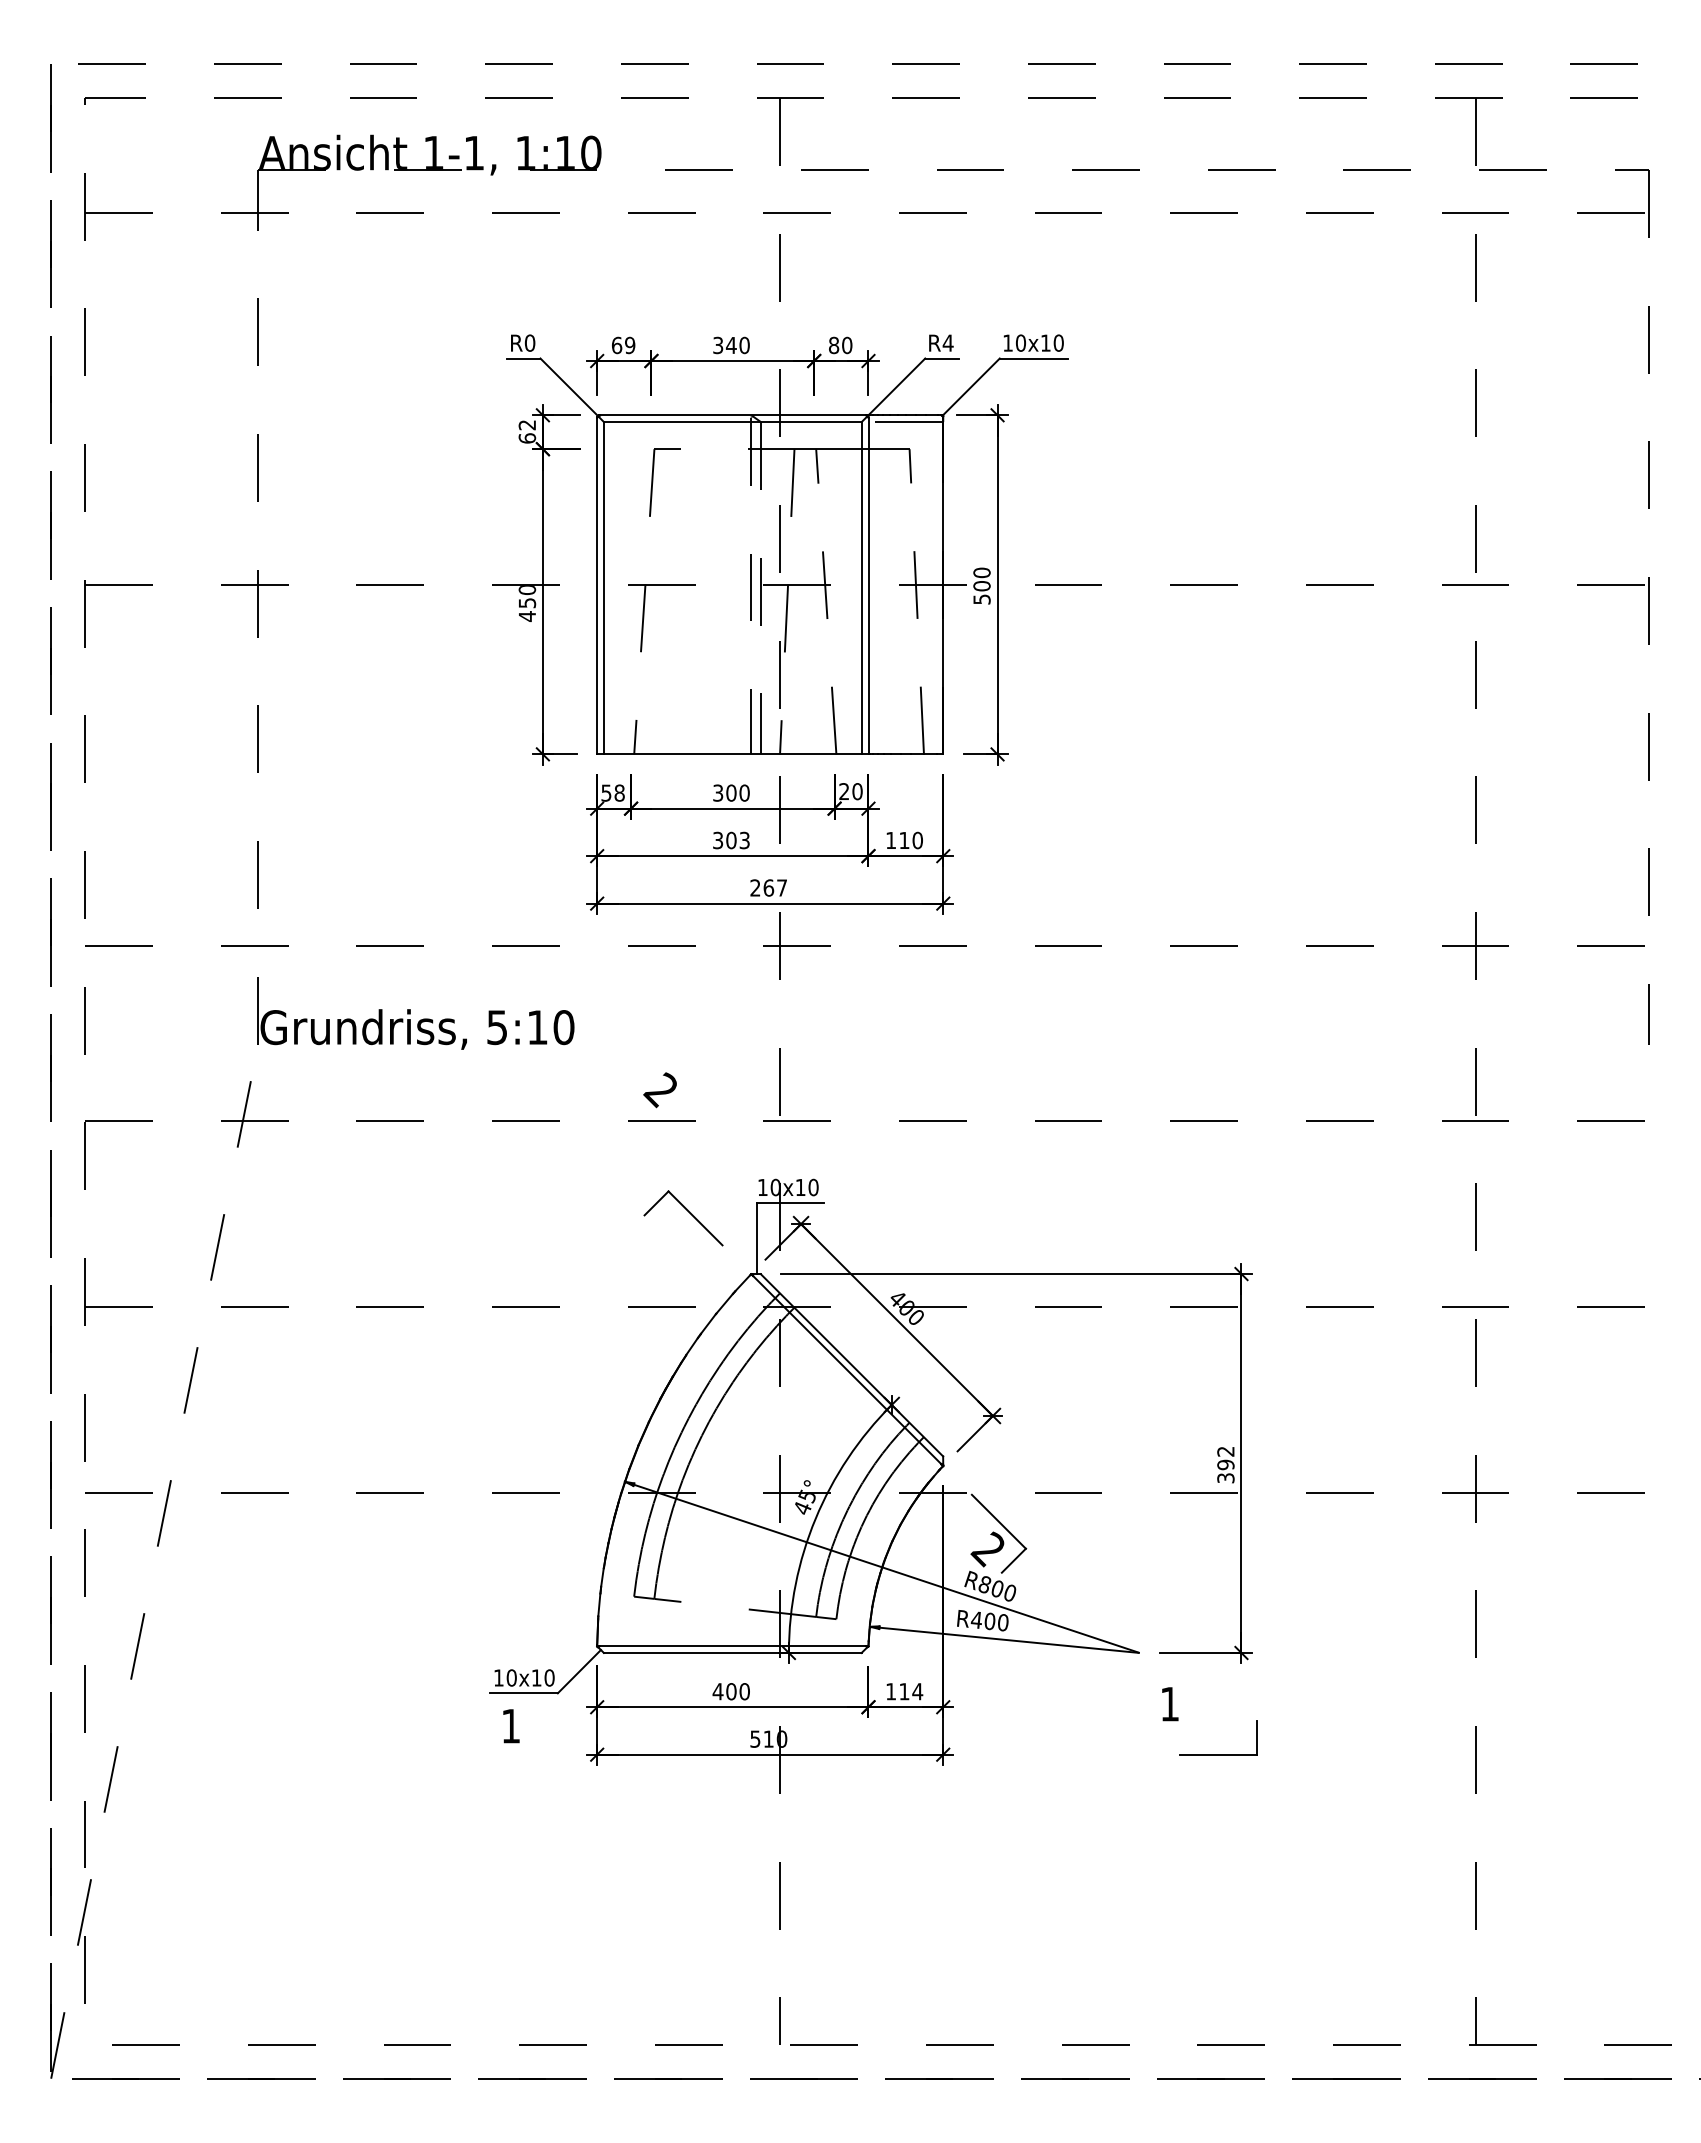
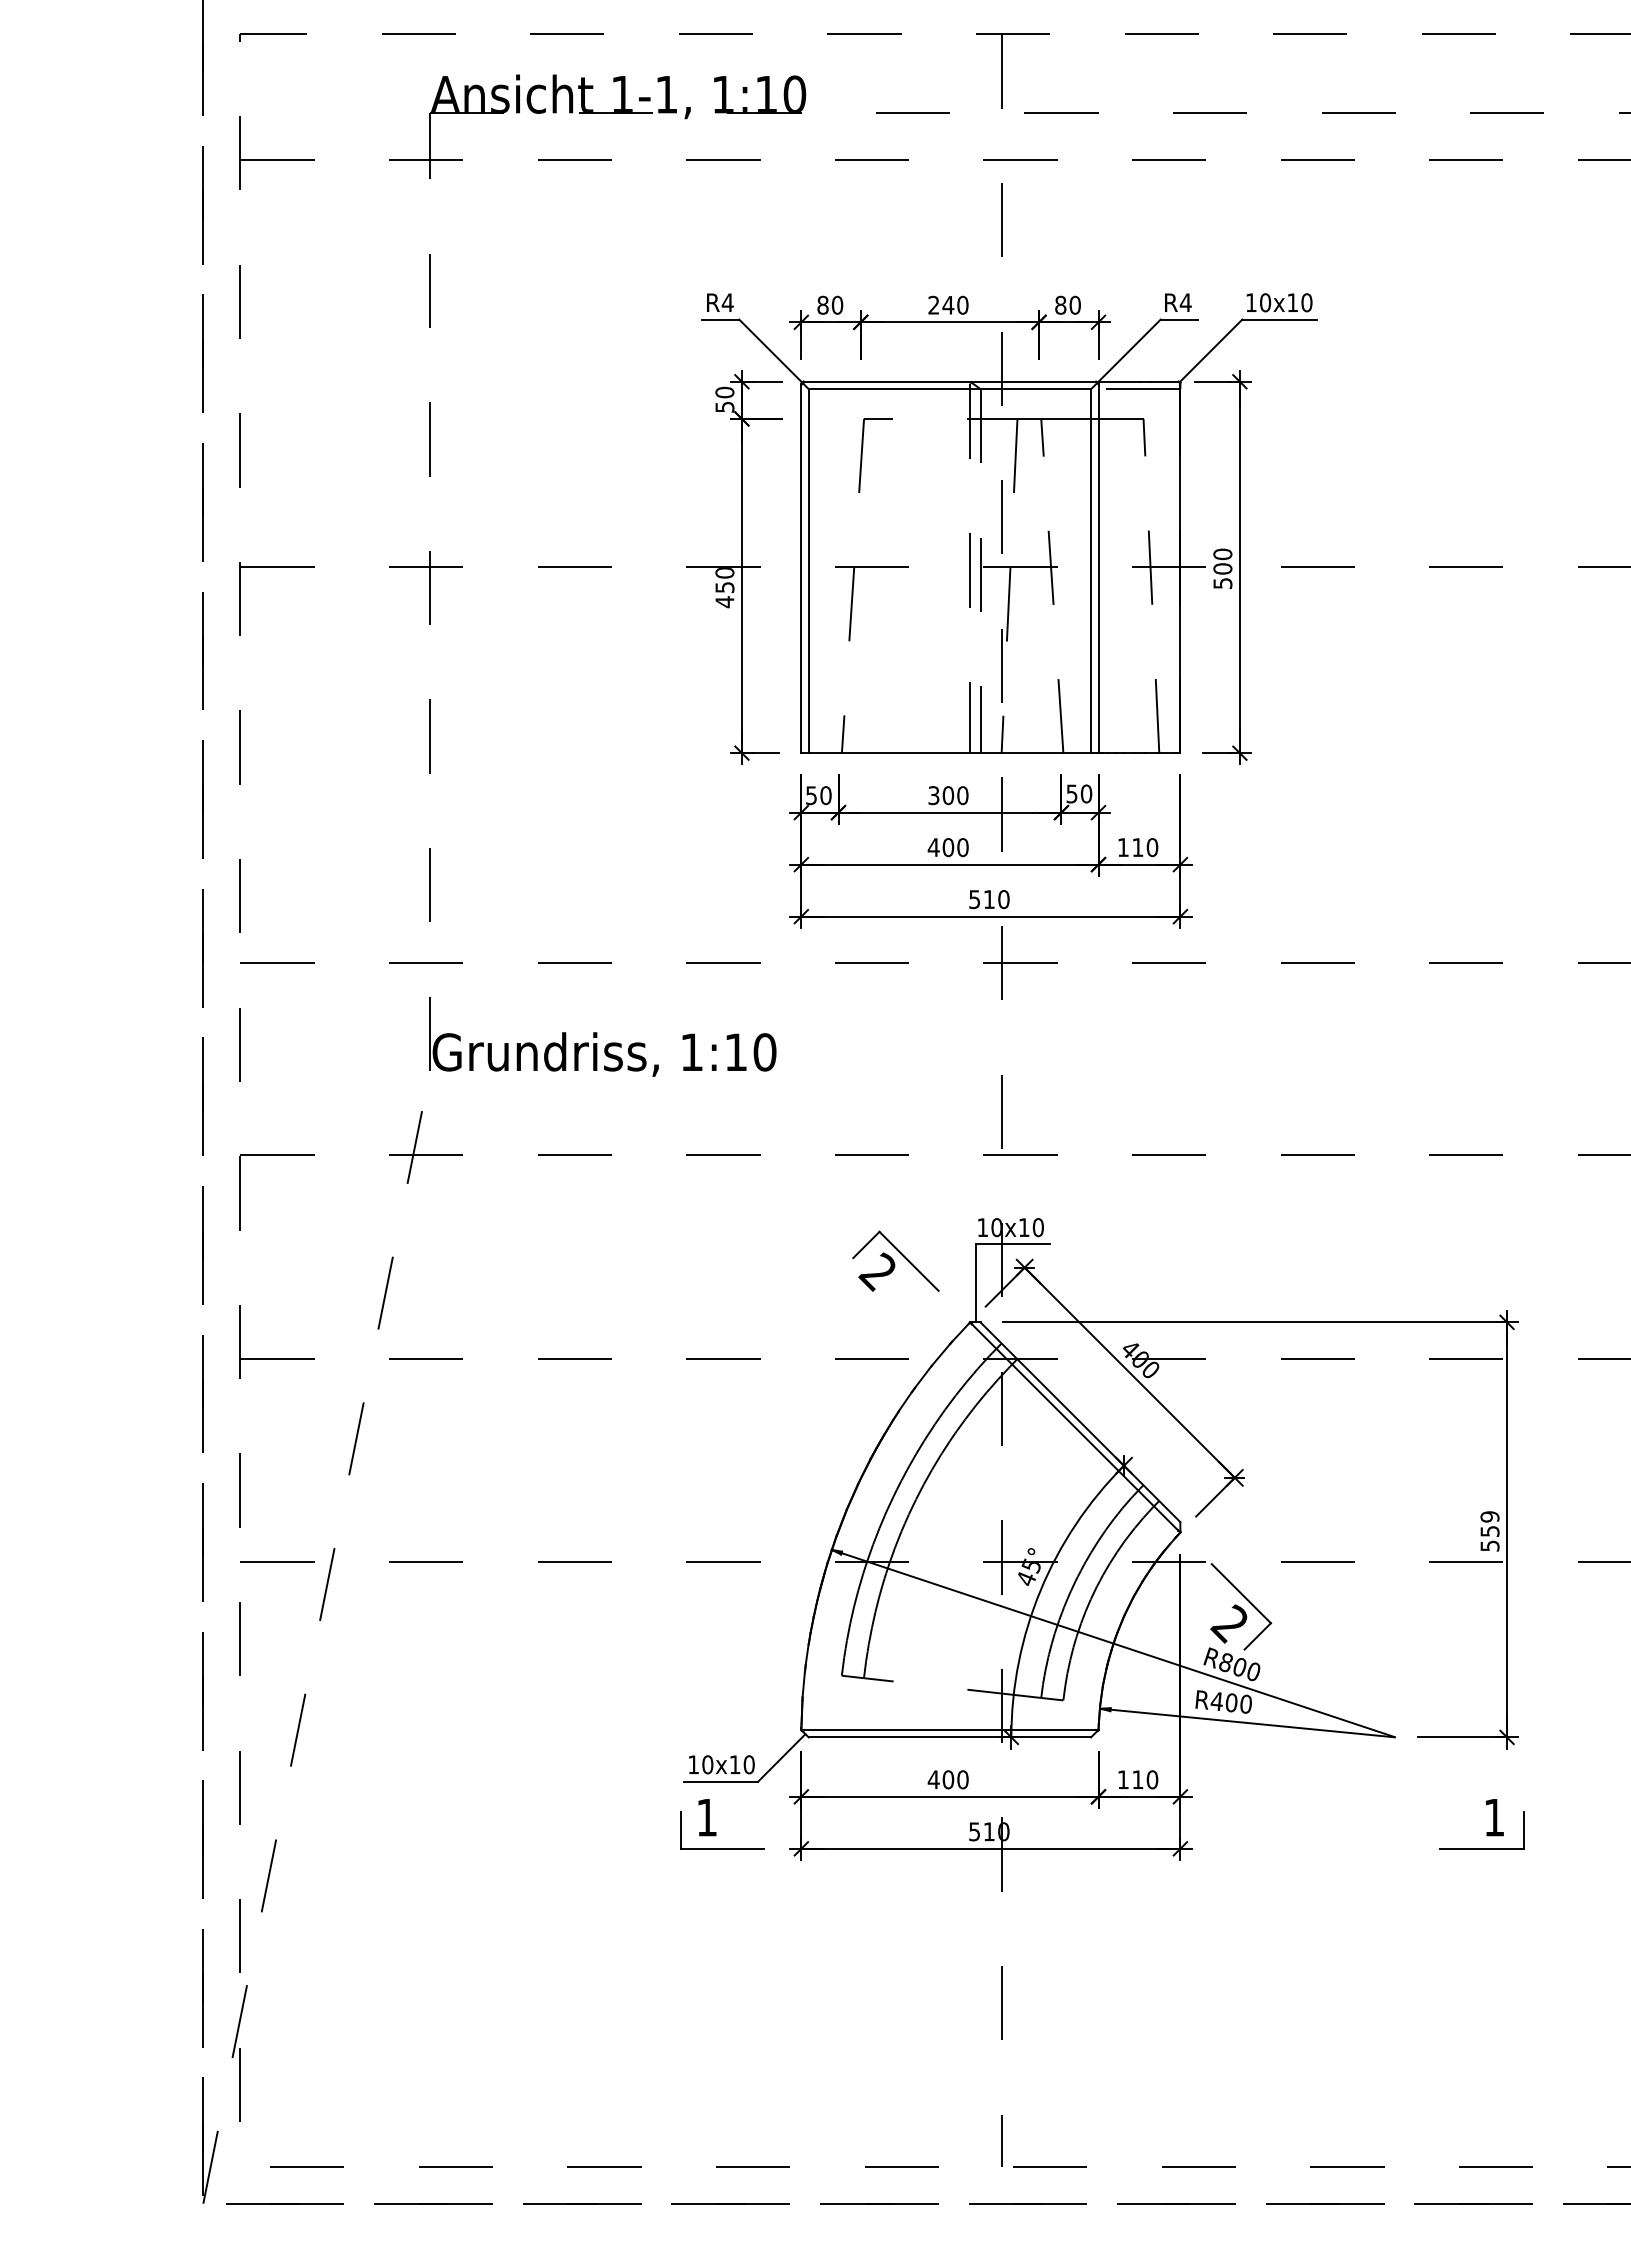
text: (529, 342) -> (727, 302), R0 -> R4
text: (623, 345) -> (830, 305), 69 -> 80
text: (718, 345) -> (934, 305), 340 -> 240
text: (527, 431) -> (725, 399), 62 -> 50
text: (844, 791) -> (1072, 793), 20 -> 50
text: (619, 792) -> (825, 794), 58 -> 50
text: (730, 840) -> (947, 847), 303 -> 400
text: (768, 887) -> (989, 898), 267 -> 510
text: (496, 1027) -> (691, 1052), 5:10 -> 1:10
text: (659, 1090) -> (876, 1272), moved
text: (1225, 1464) -> (1489, 1530), 392 -> 559
text: (917, 1691) -> (1152, 1779), 114 -> 110
text: (1170, 1704) -> (1495, 1817), moved
part: (524, 1754) -> (721, 1848), added

